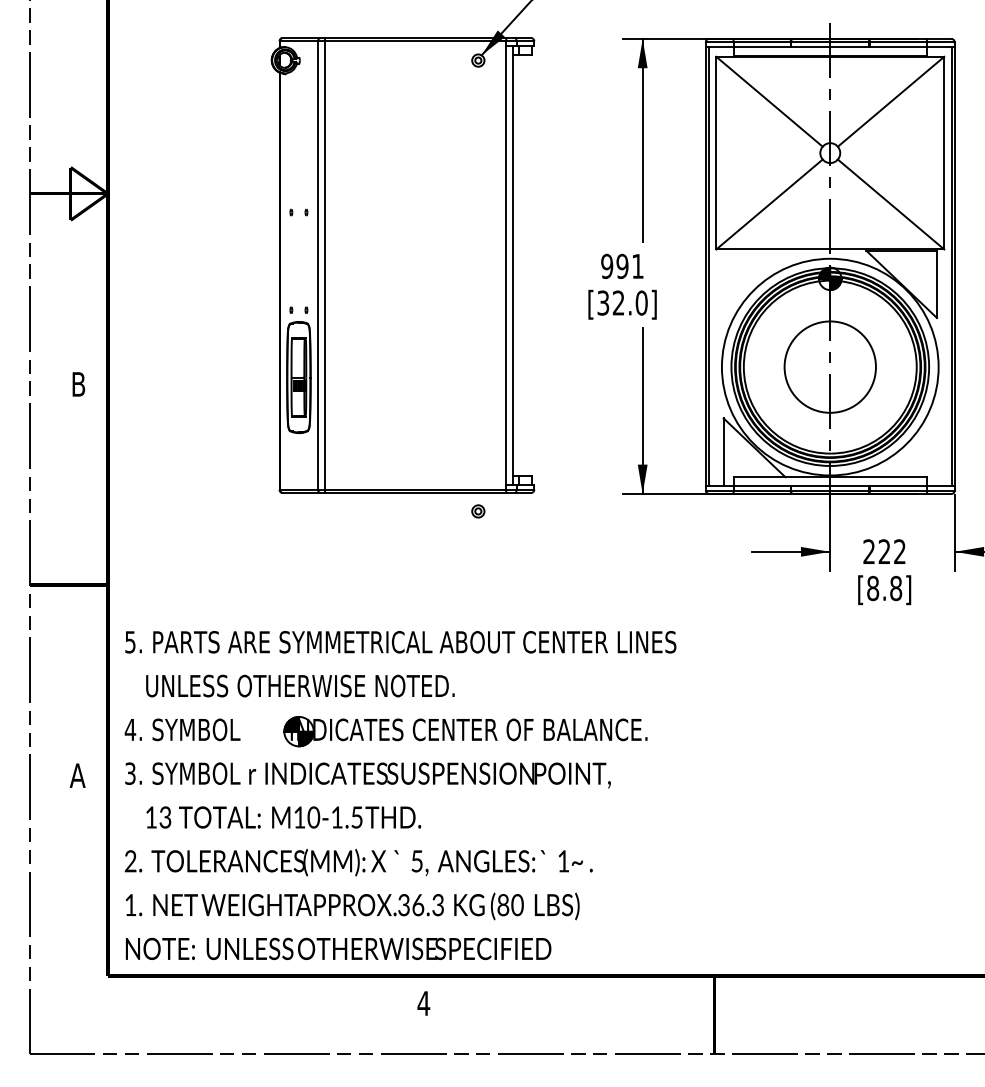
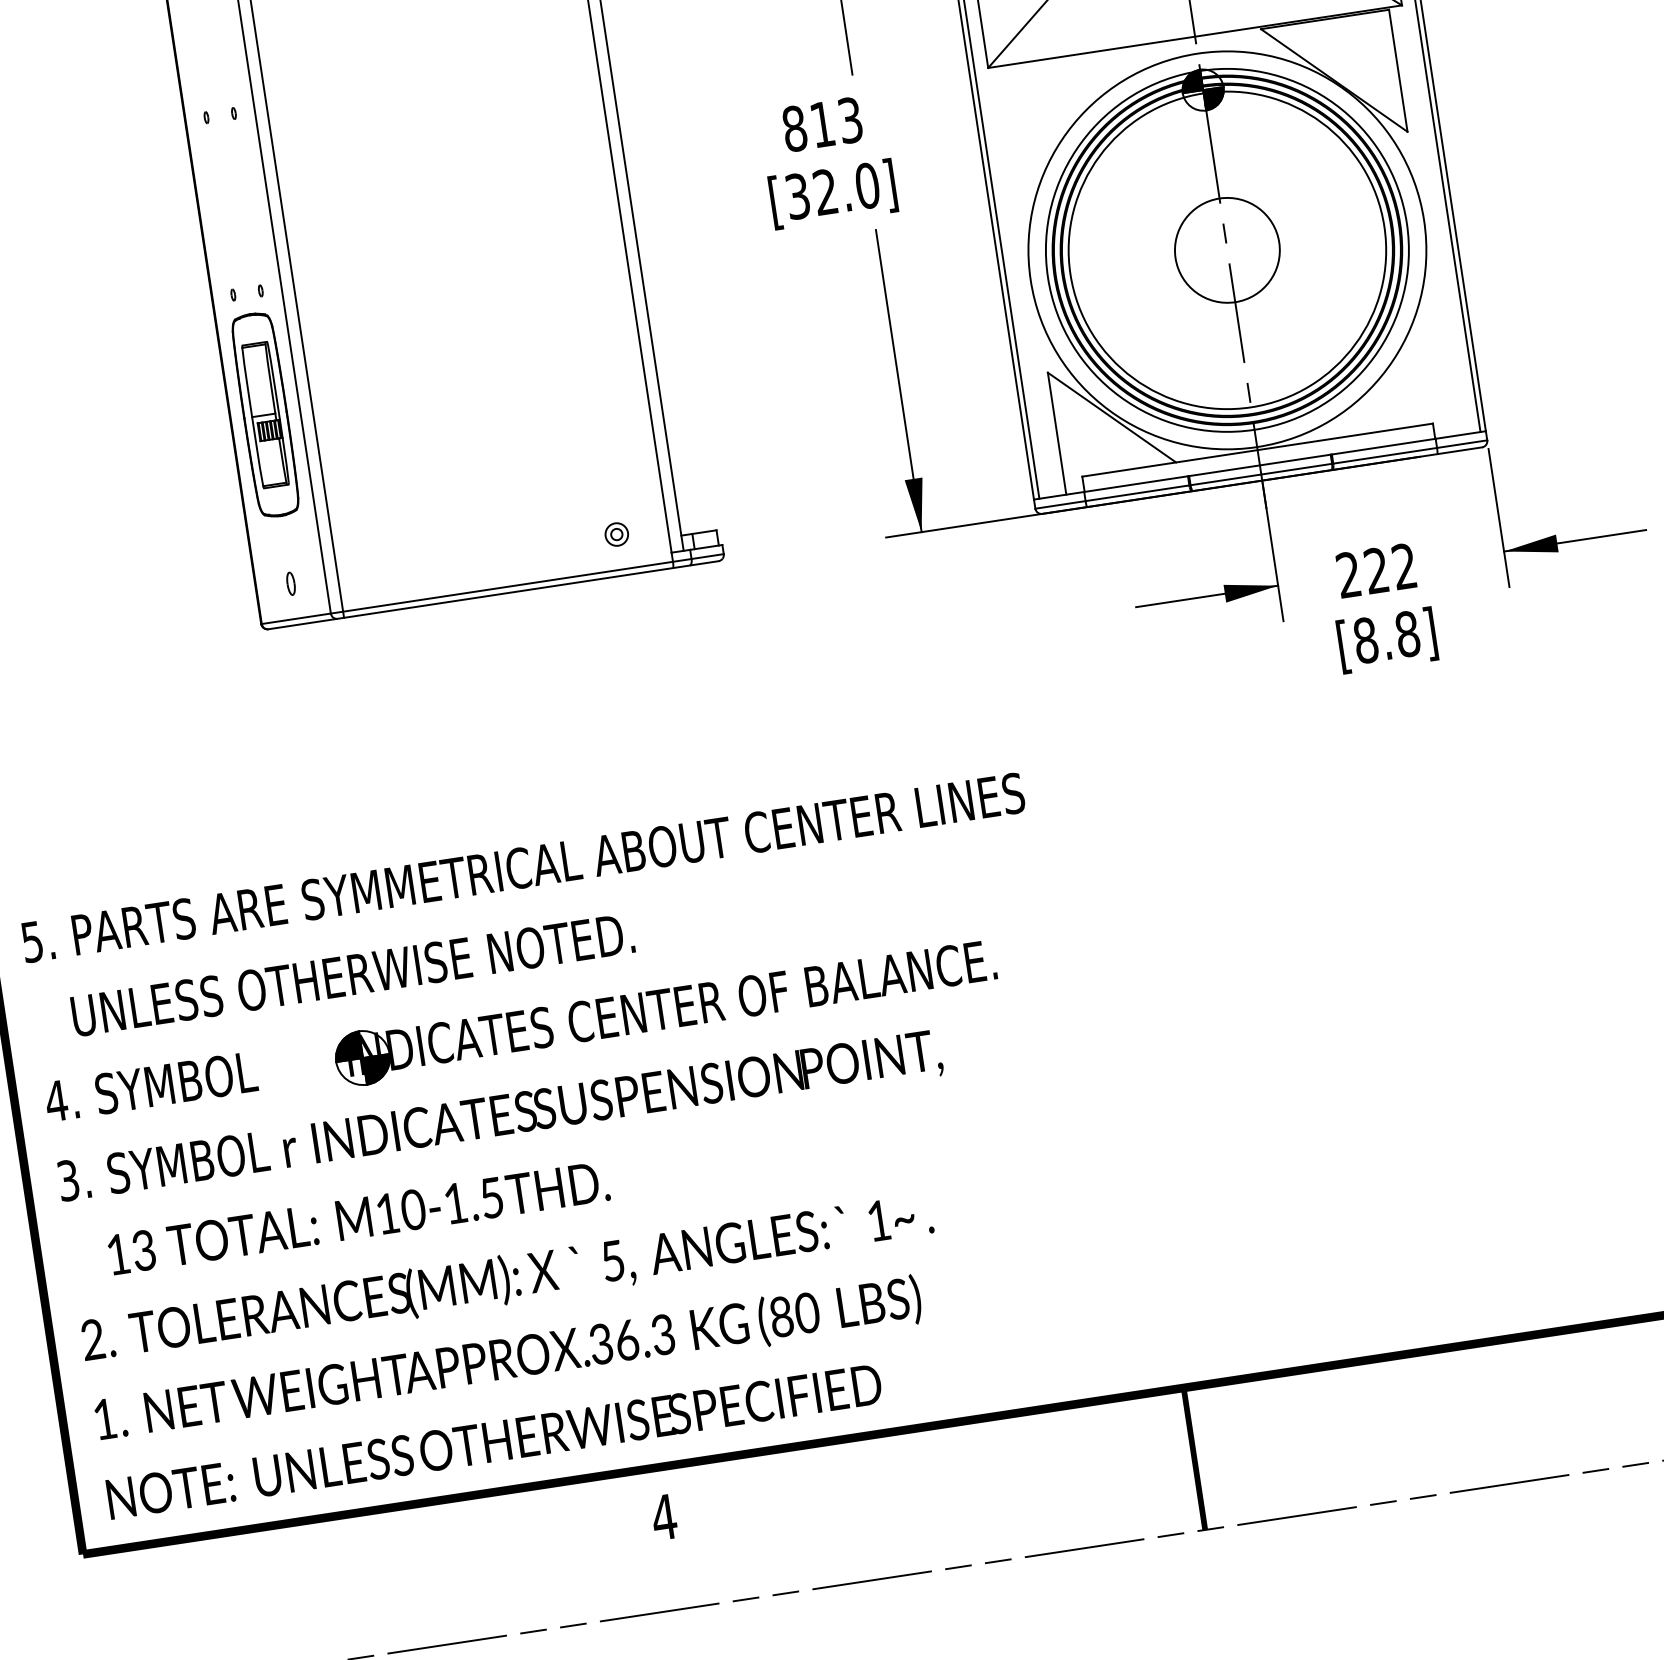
text: (622, 266) -> (822, 124), 991 -> 813
circle: (829, 366) -> (1225, 249), size x0.62
part: (298, 470) -> (290, 584), added
part: (478, 511) -> (617, 534), moved

